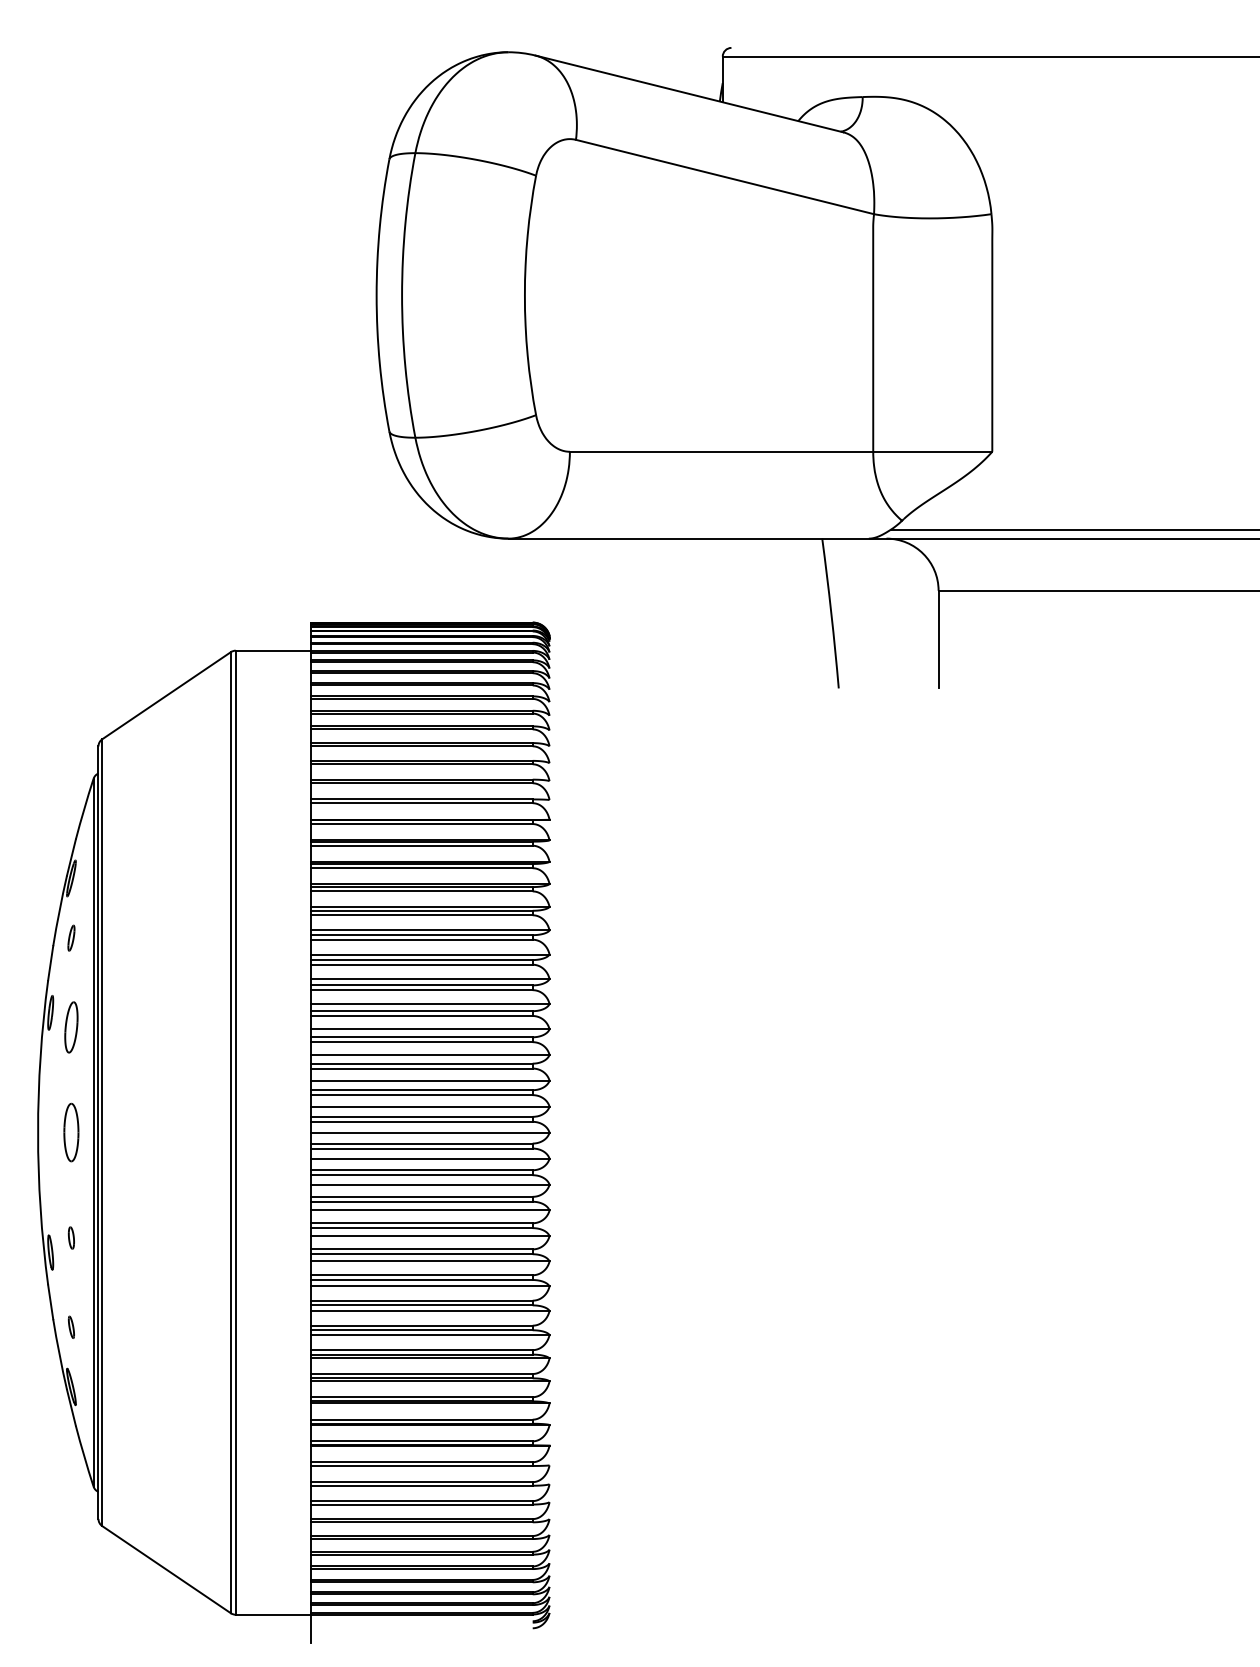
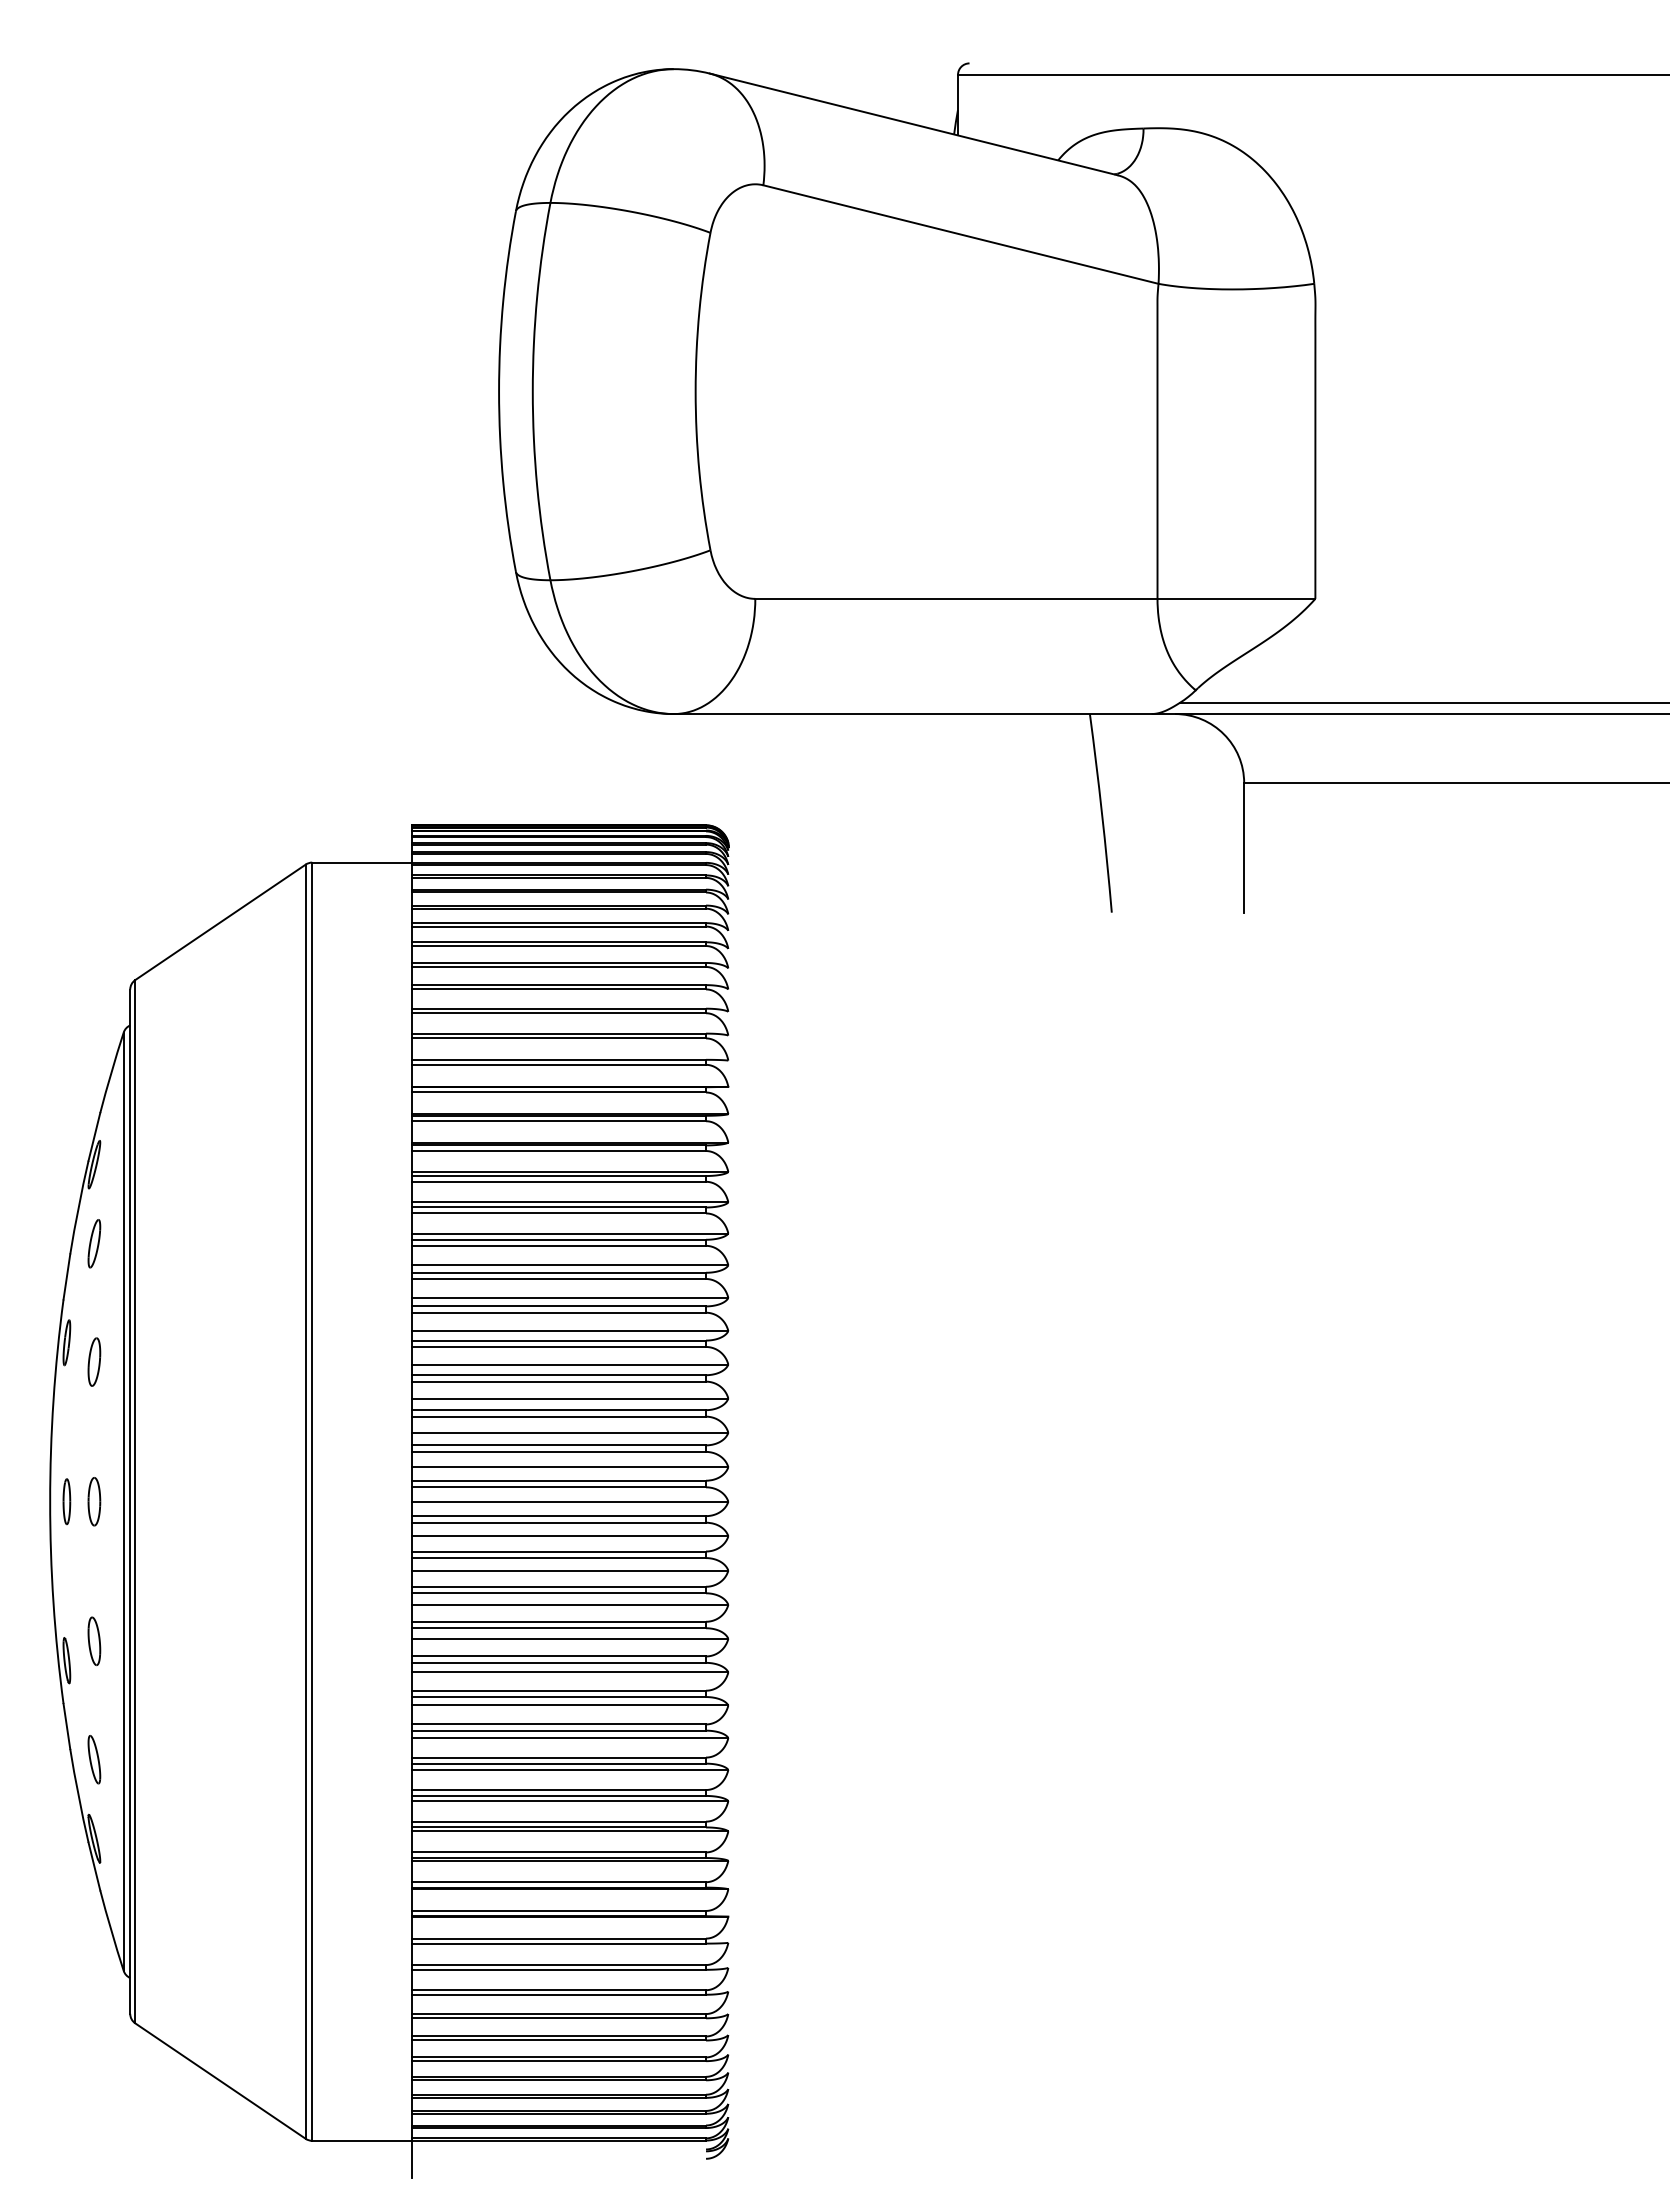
part: (71, 937) -> (94, 1243), size x1.43
part: (71, 1026) -> (94, 1361), size x0.71
part: (50, 1132) -> (66, 1501), added
part: (71, 1132) -> (94, 1501), size x0.62
part: (71, 1238) -> (94, 1641), size x1.67
part: (71, 1327) -> (94, 1759), size x1.67

